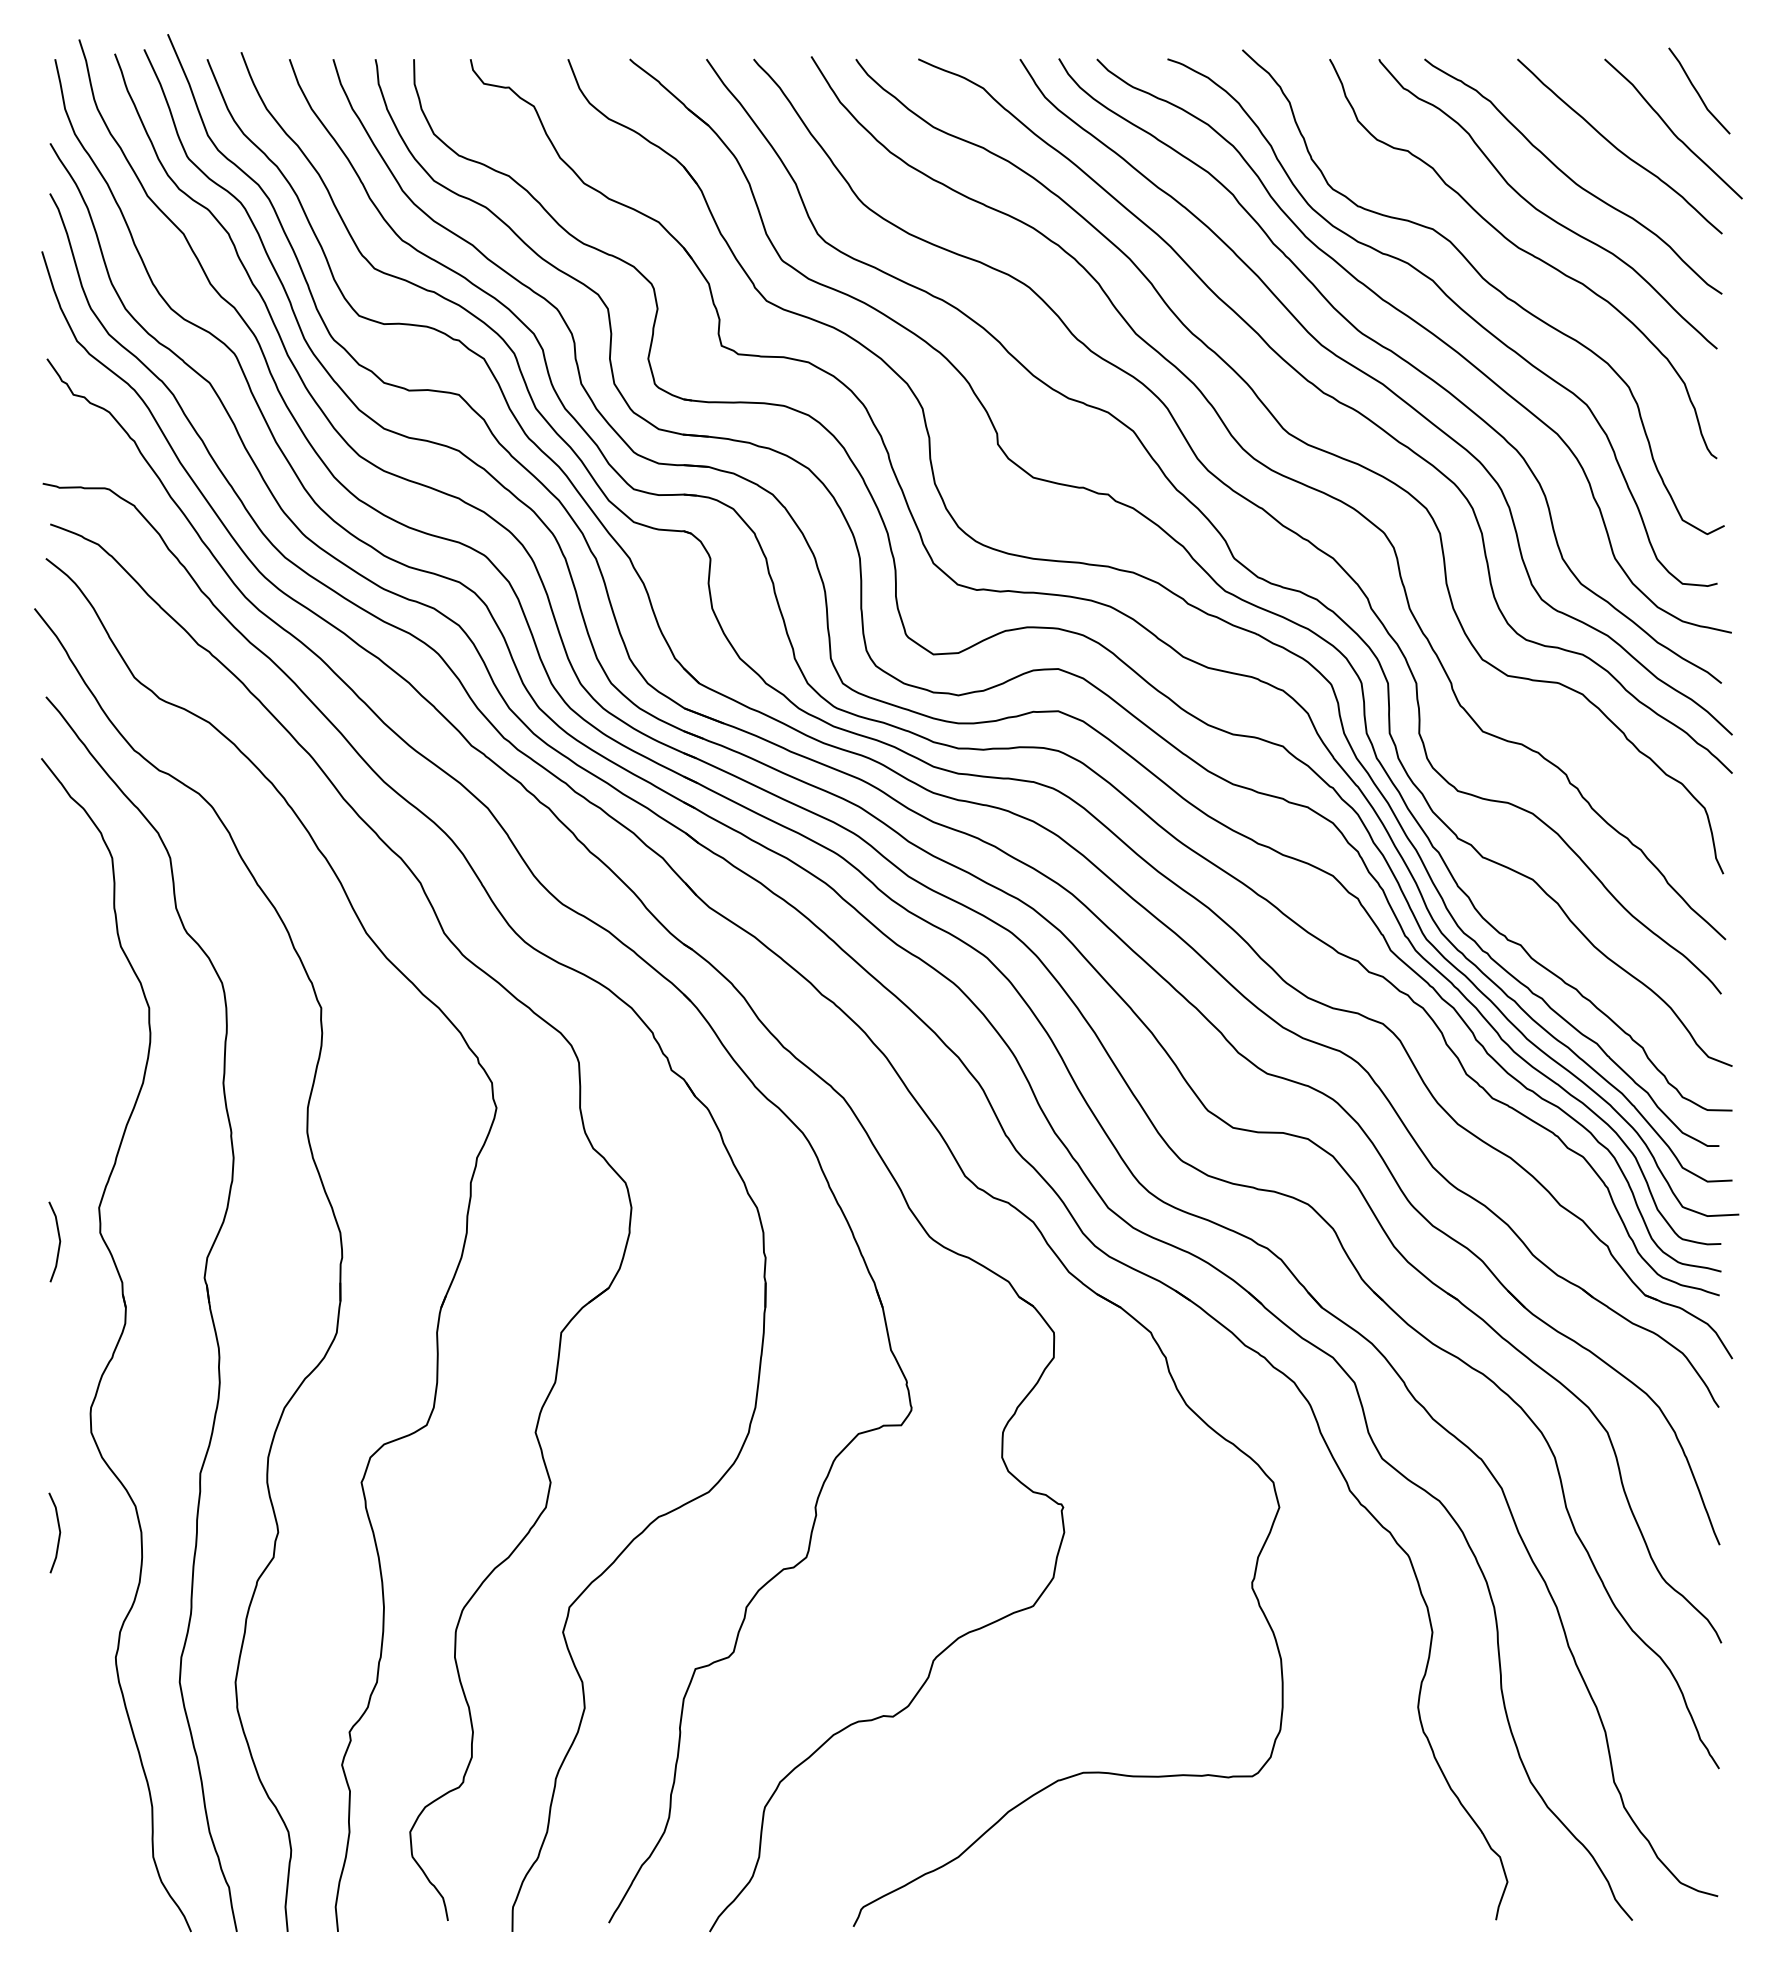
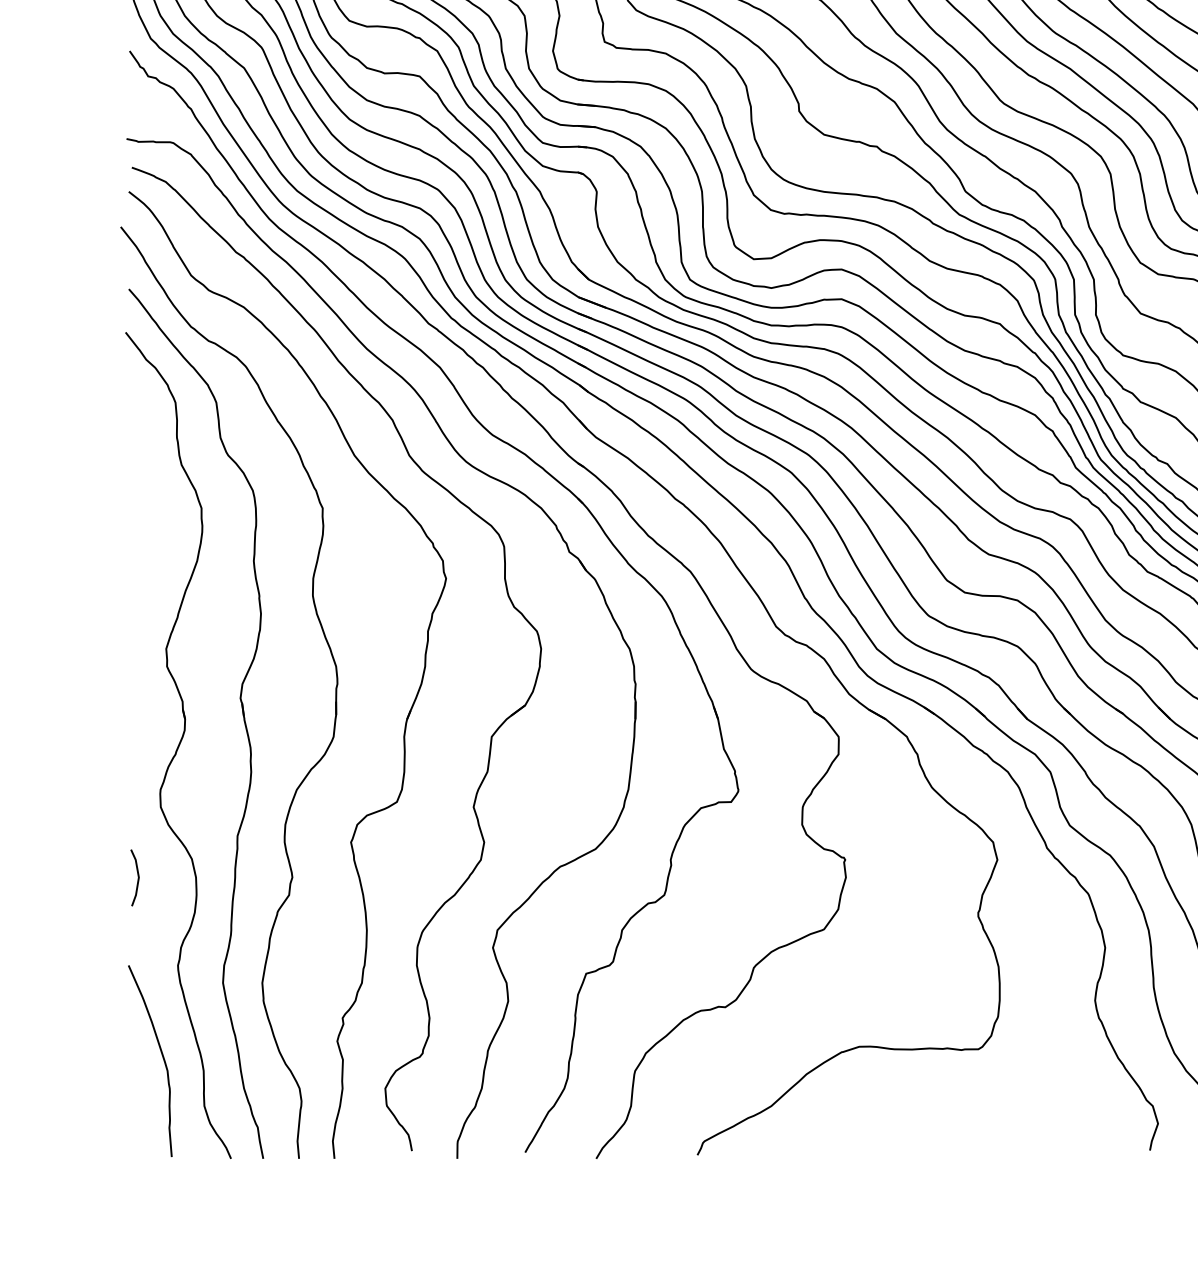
line: (58, 1238) -> (137, 670), removed
curve: (93, 1786) -> (162, 1056), added

